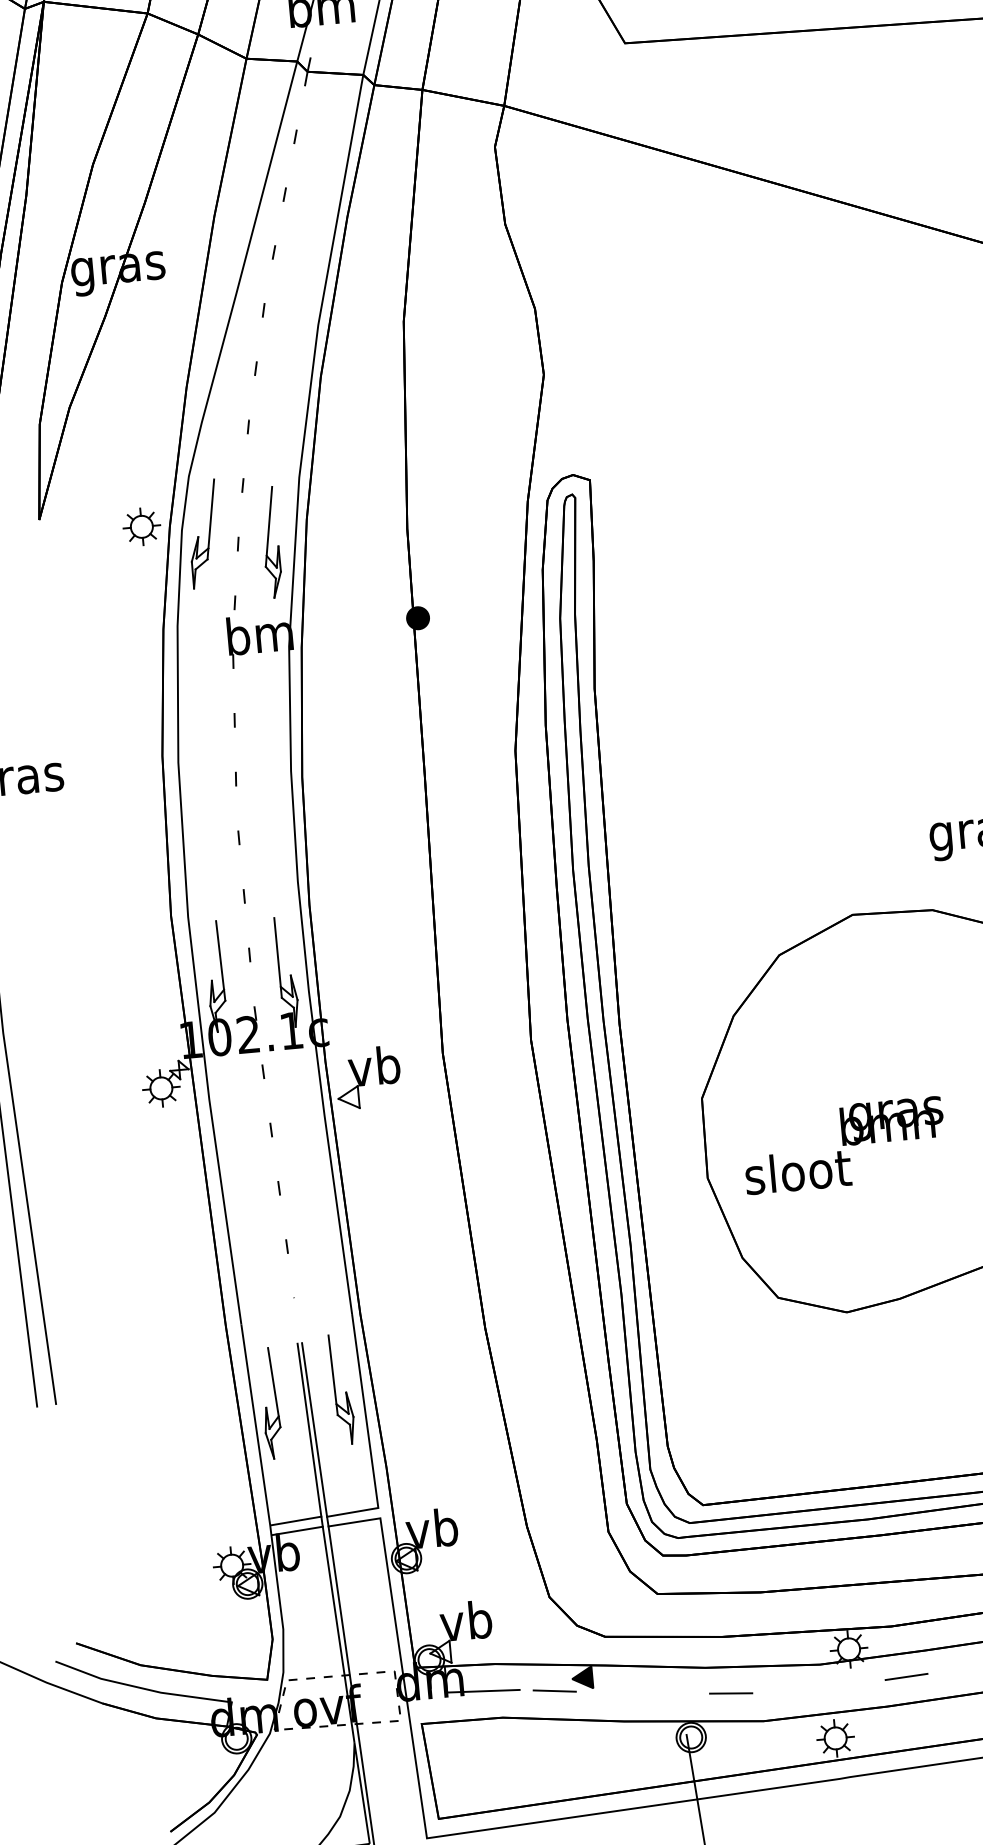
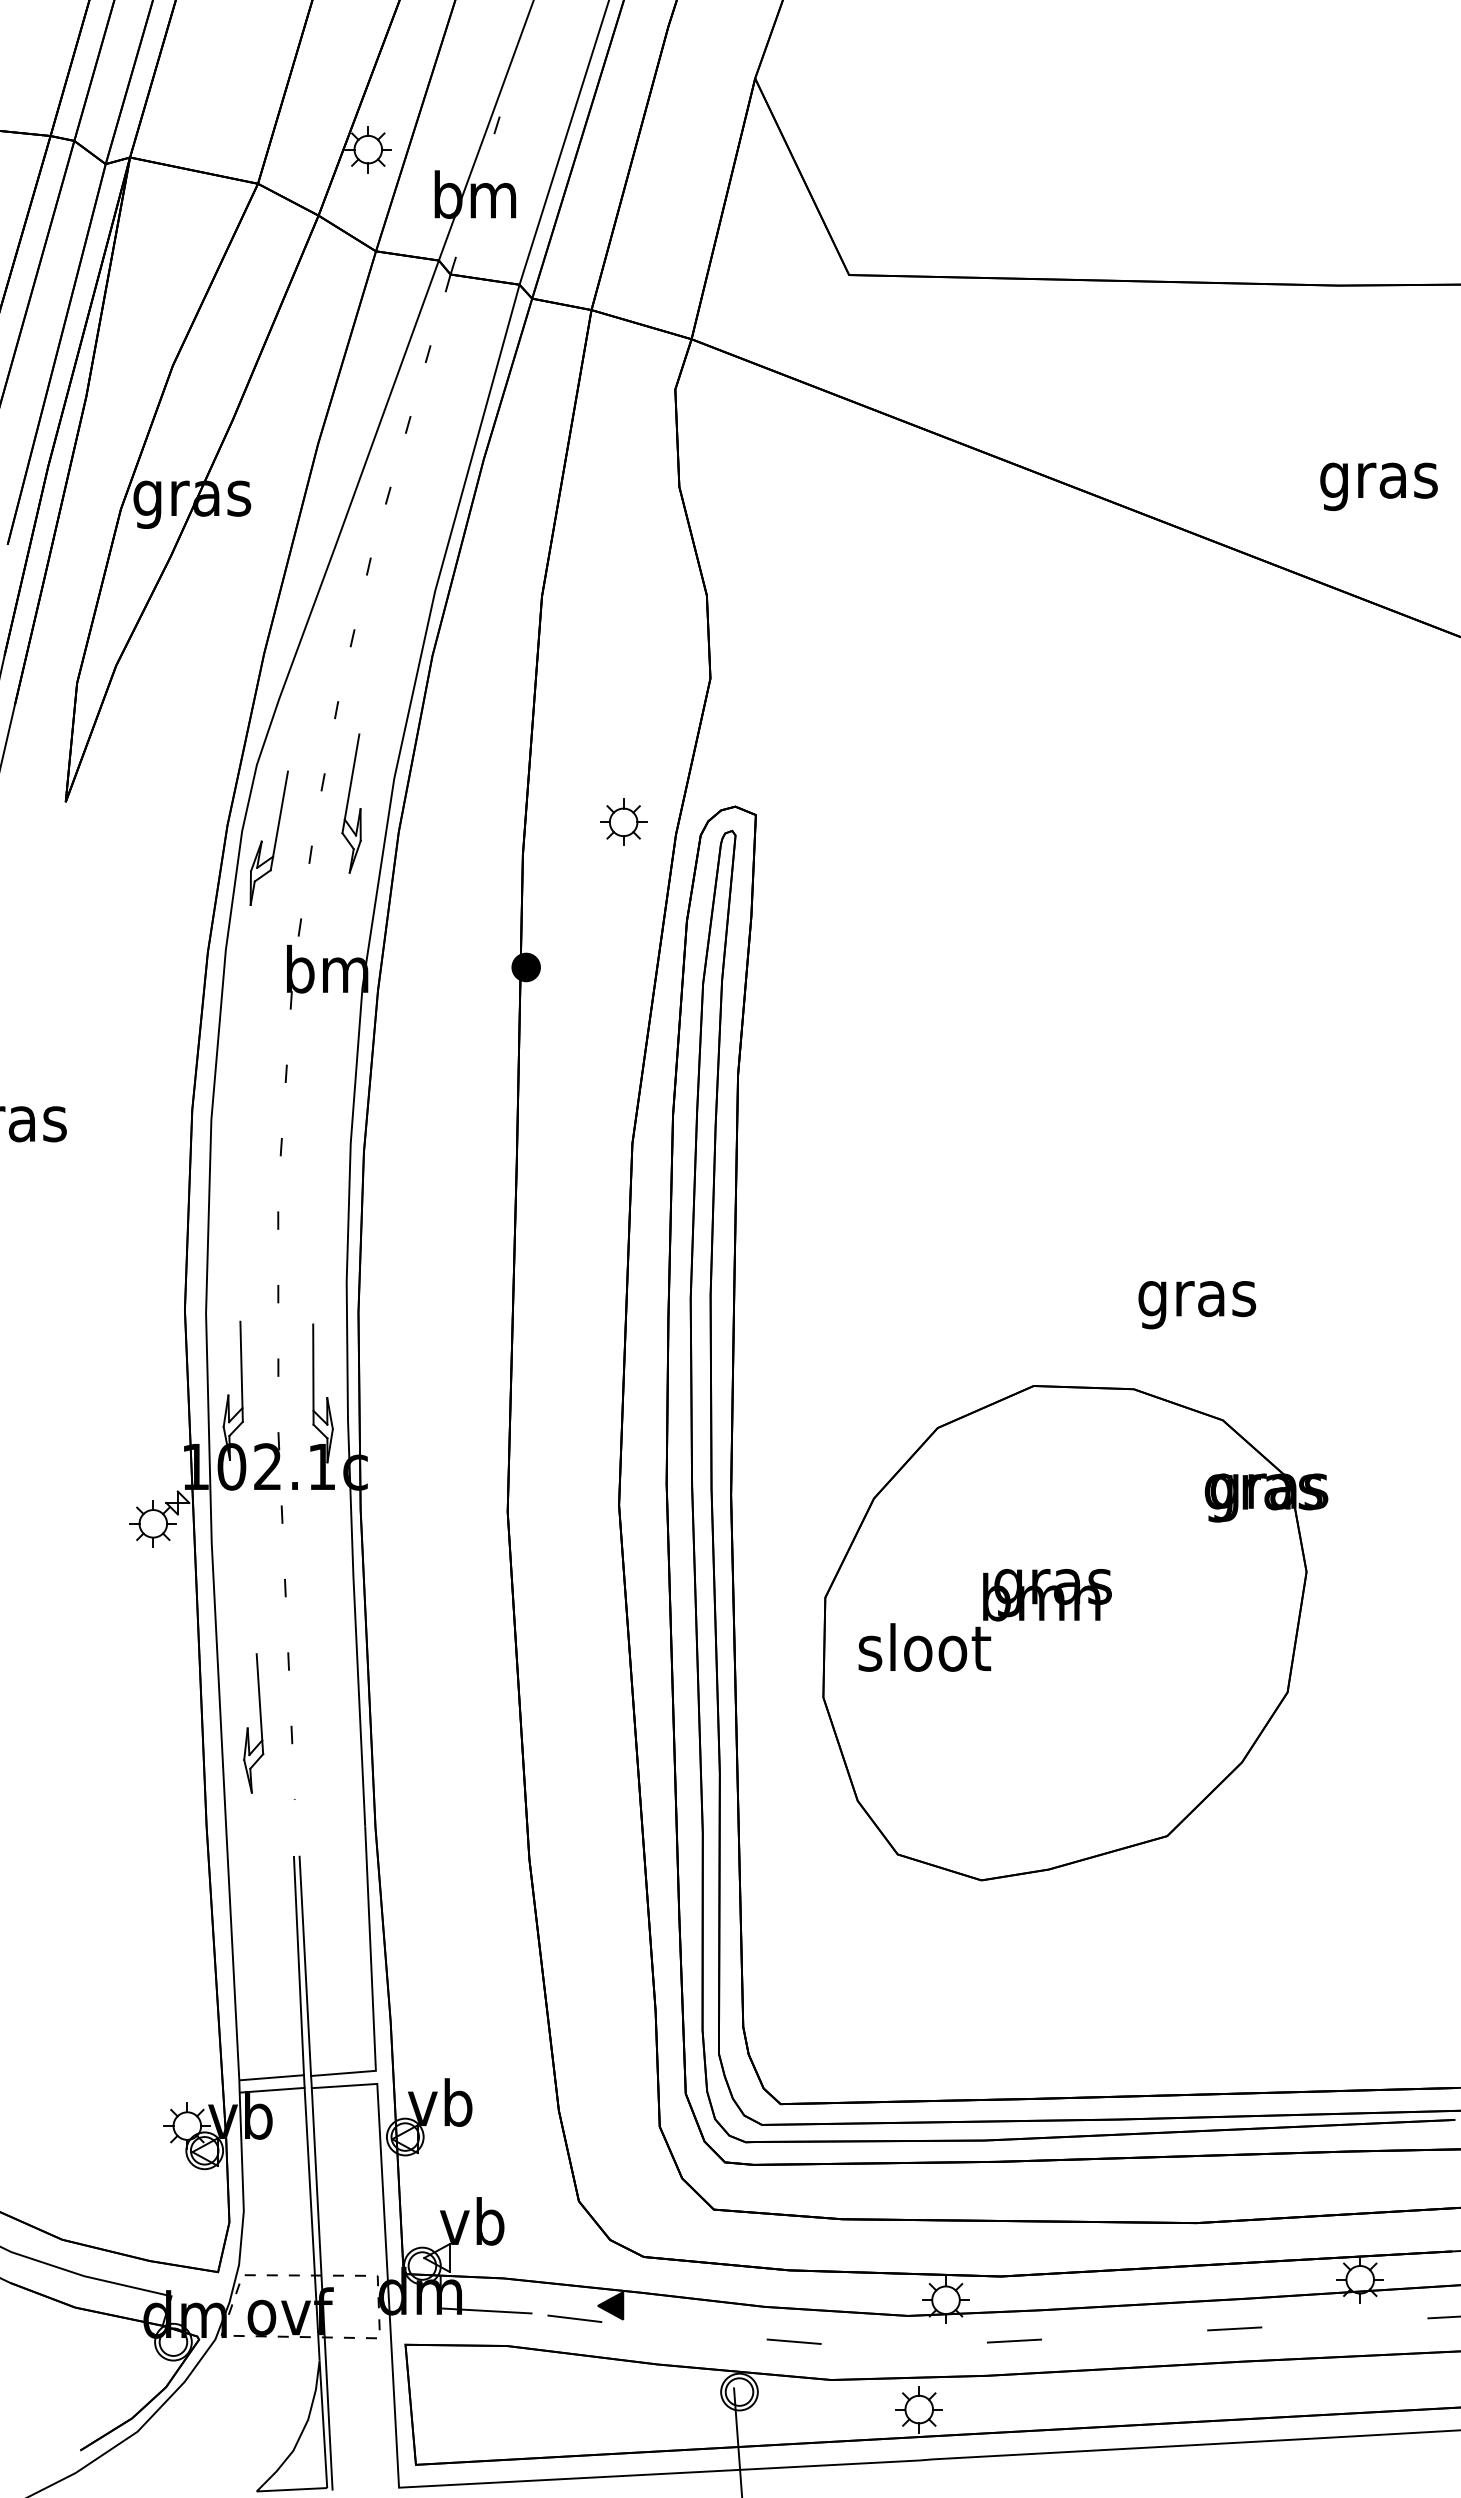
part: (141, 526) -> (623, 821), moved
part: (270, 542) -> (351, 803), moved
part: (367, 1077) -> (411, 1533), removed
text: (843, 1145) -> (984, 1620), moved
part: (342, 1388) -> (344, 1918), removed
part: (266, 1407) -> (248, 1727), moved

